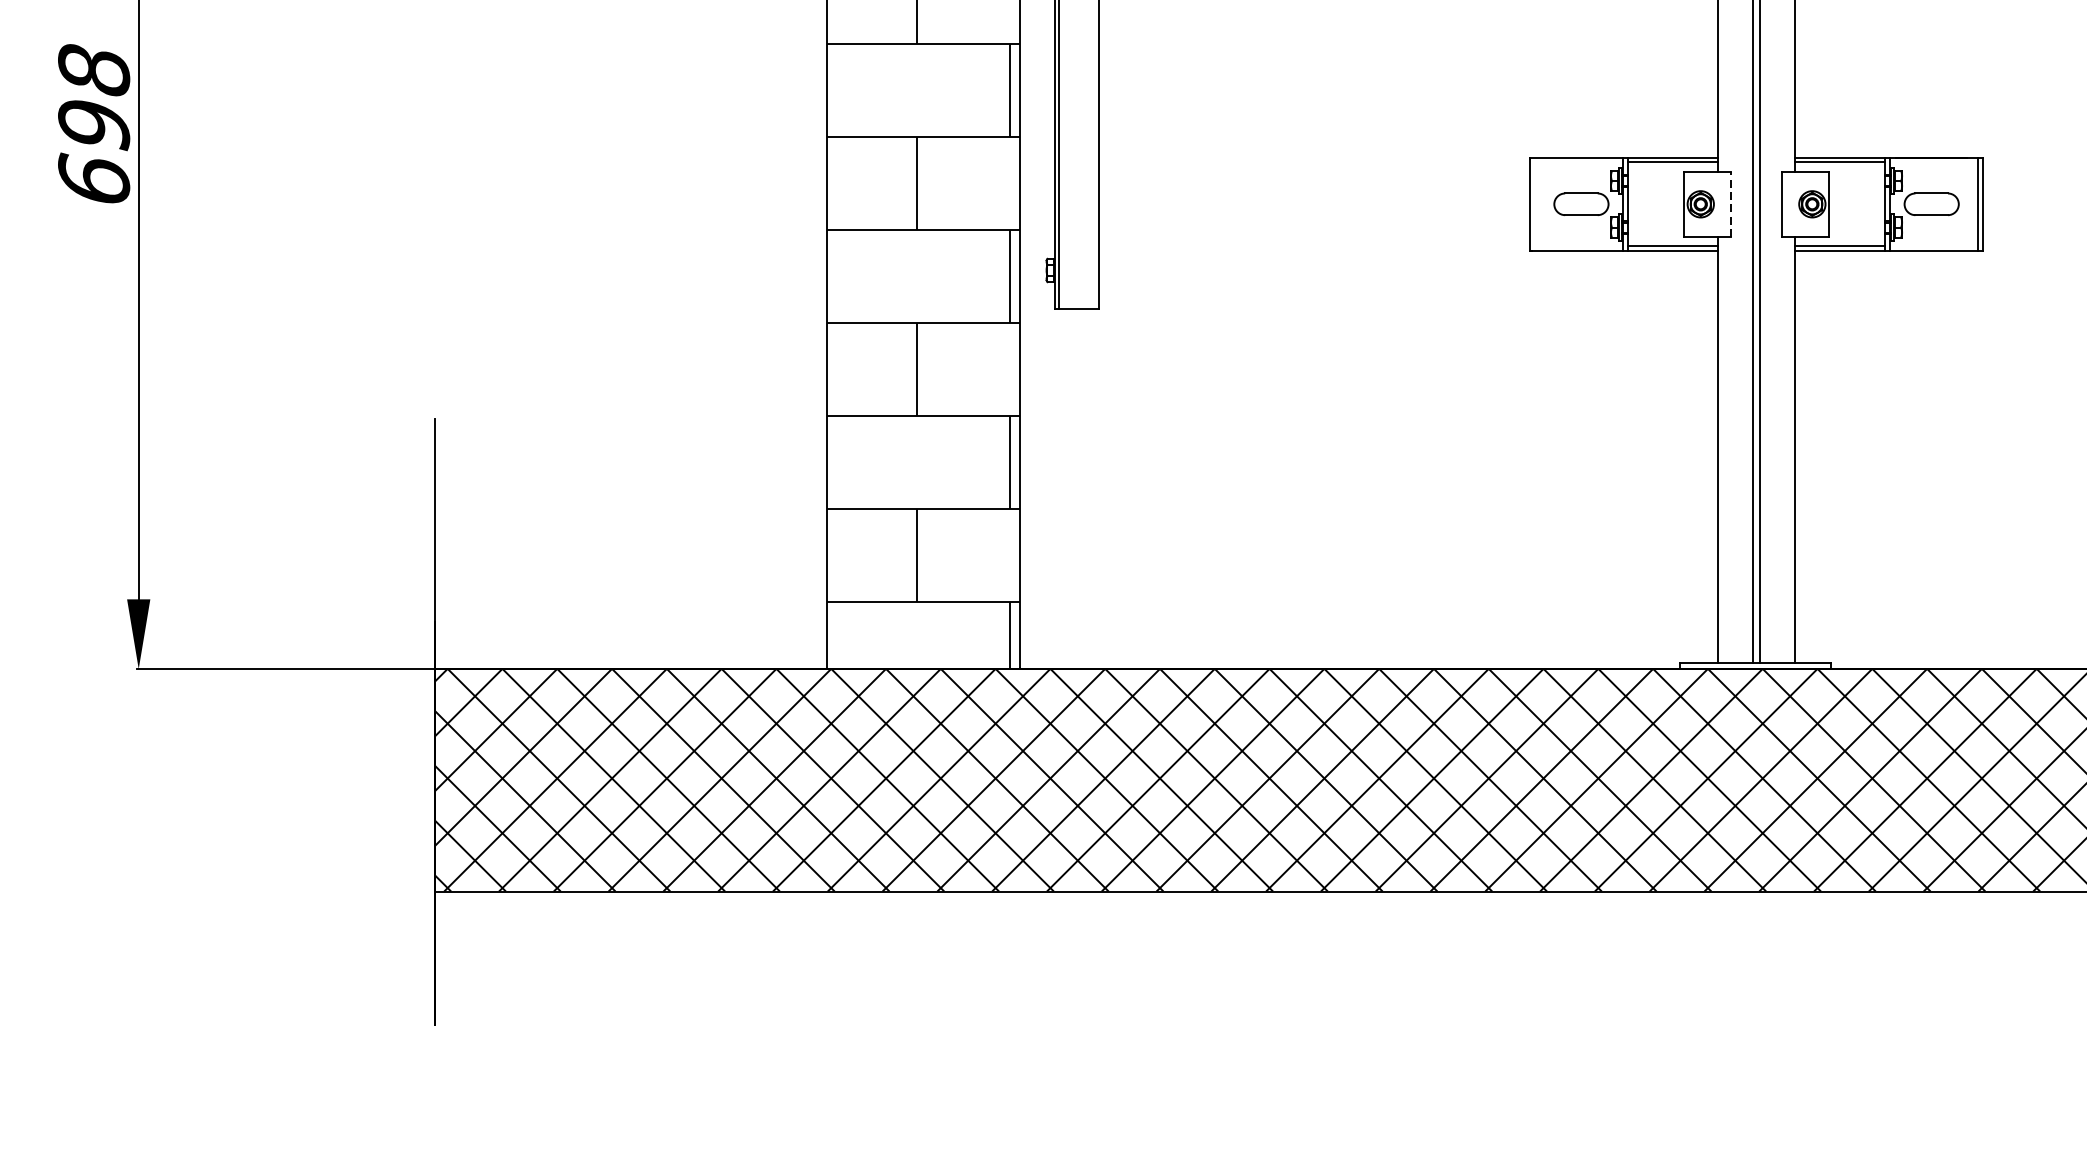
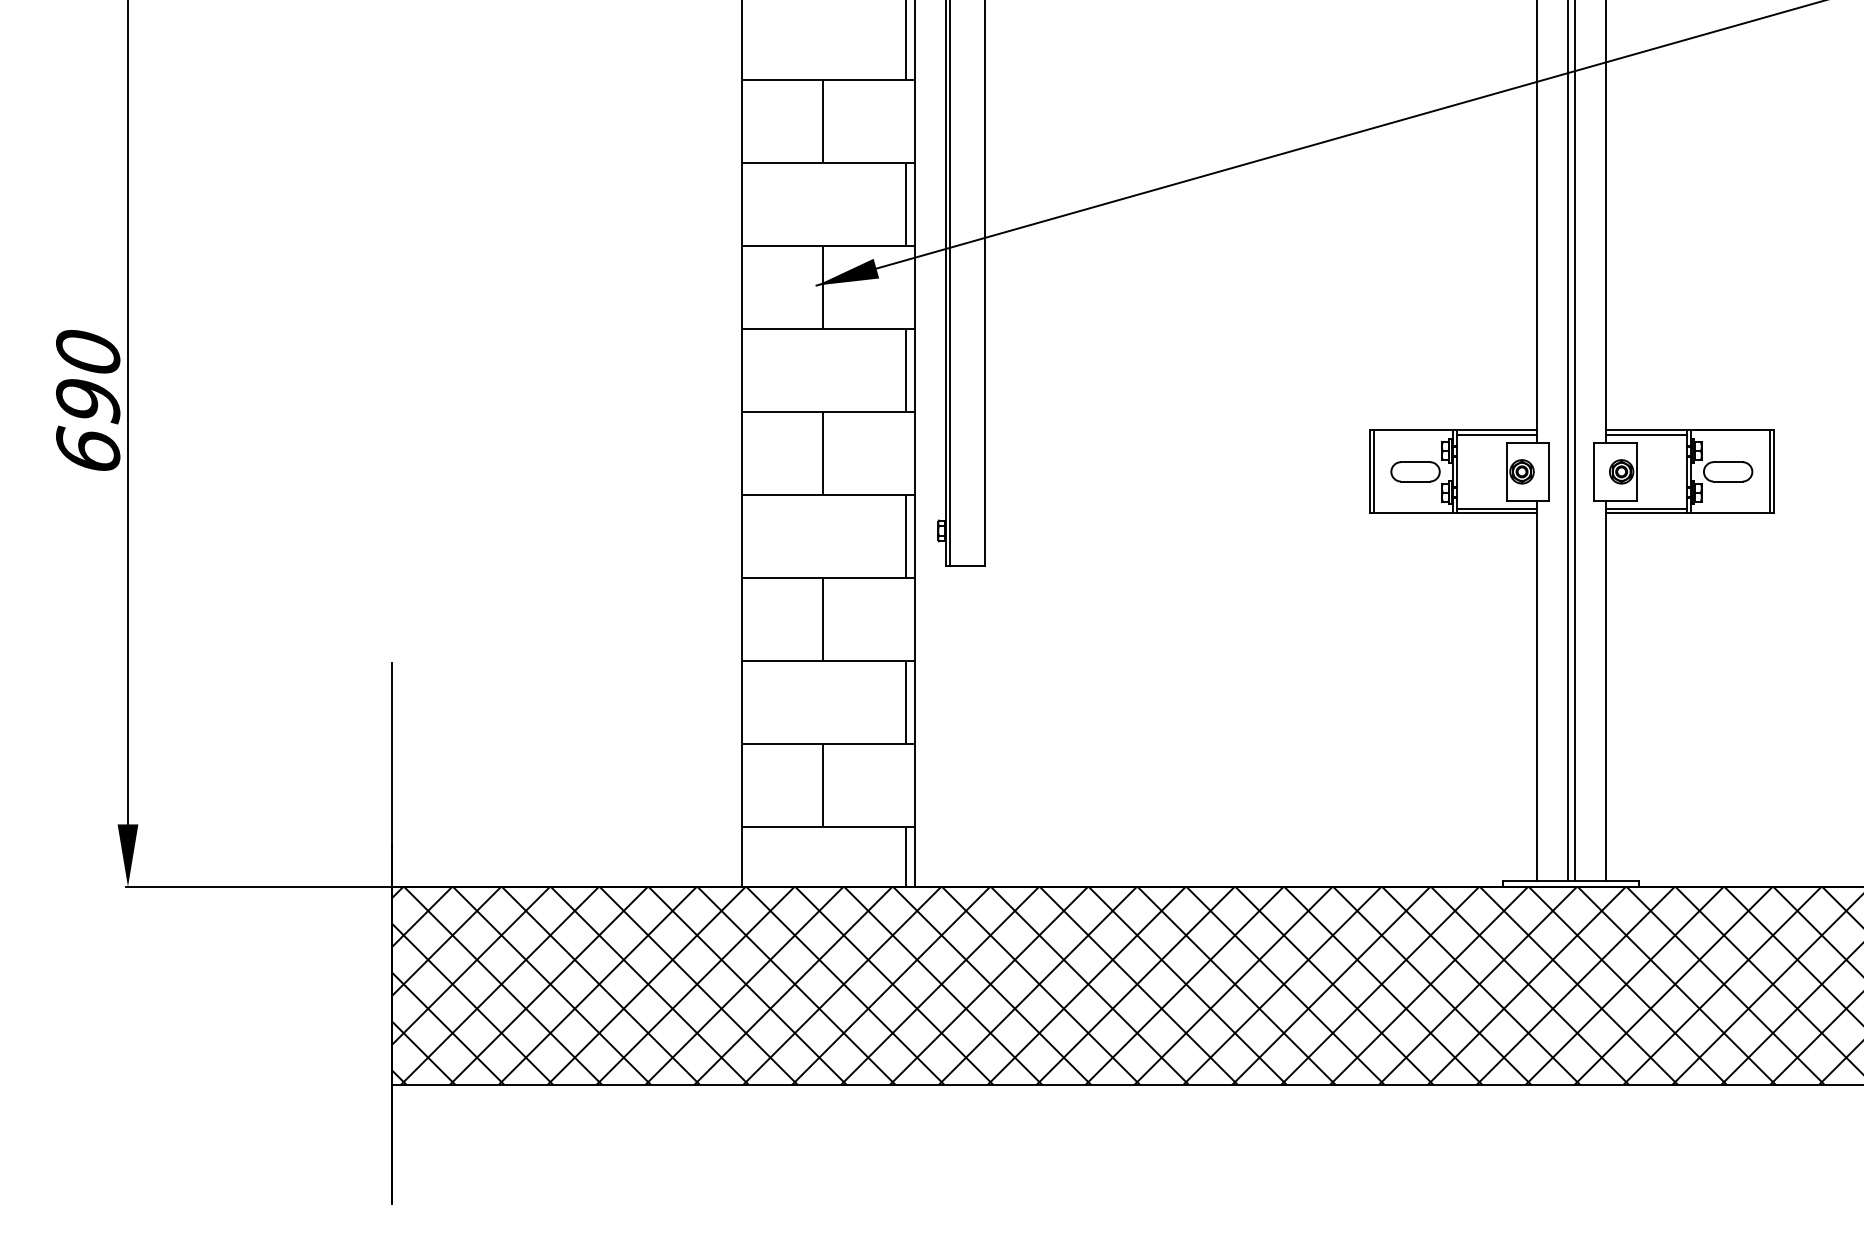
text: (94, 69) -> (88, 351), 698 -> 690
line: (1535, 203) -> (1374, 471), added
line: (1731, 203) -> (1549, 471), dashed -> solid

